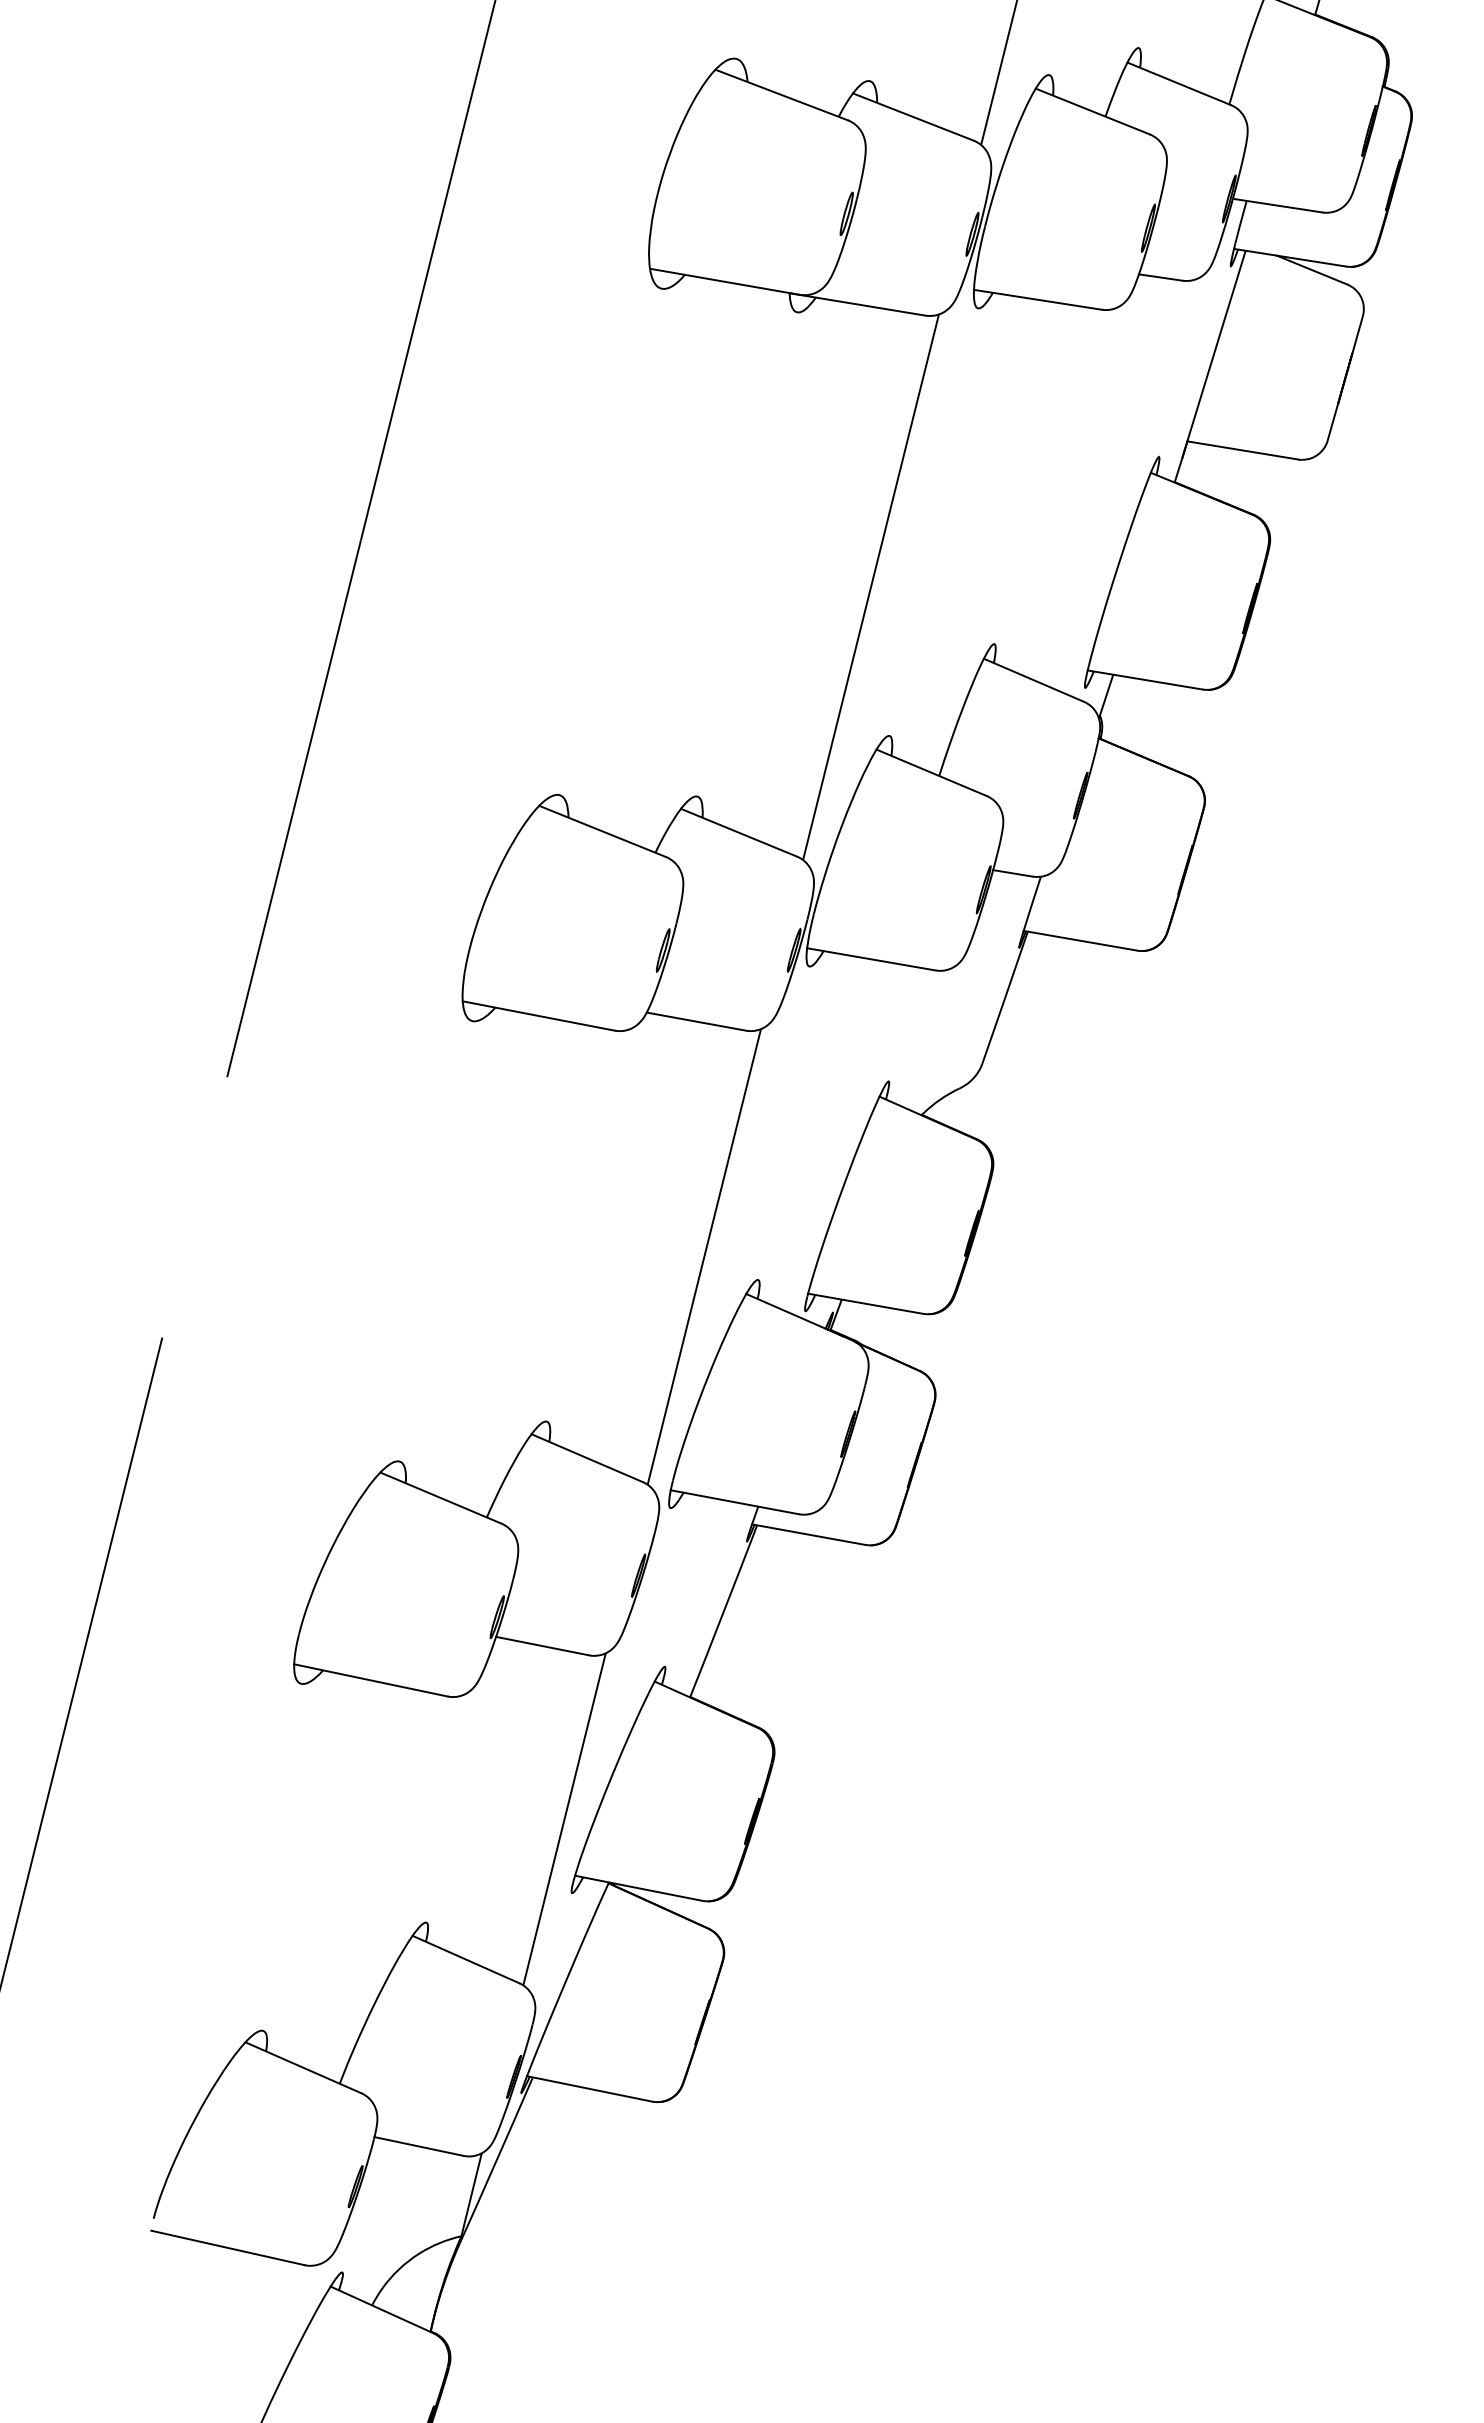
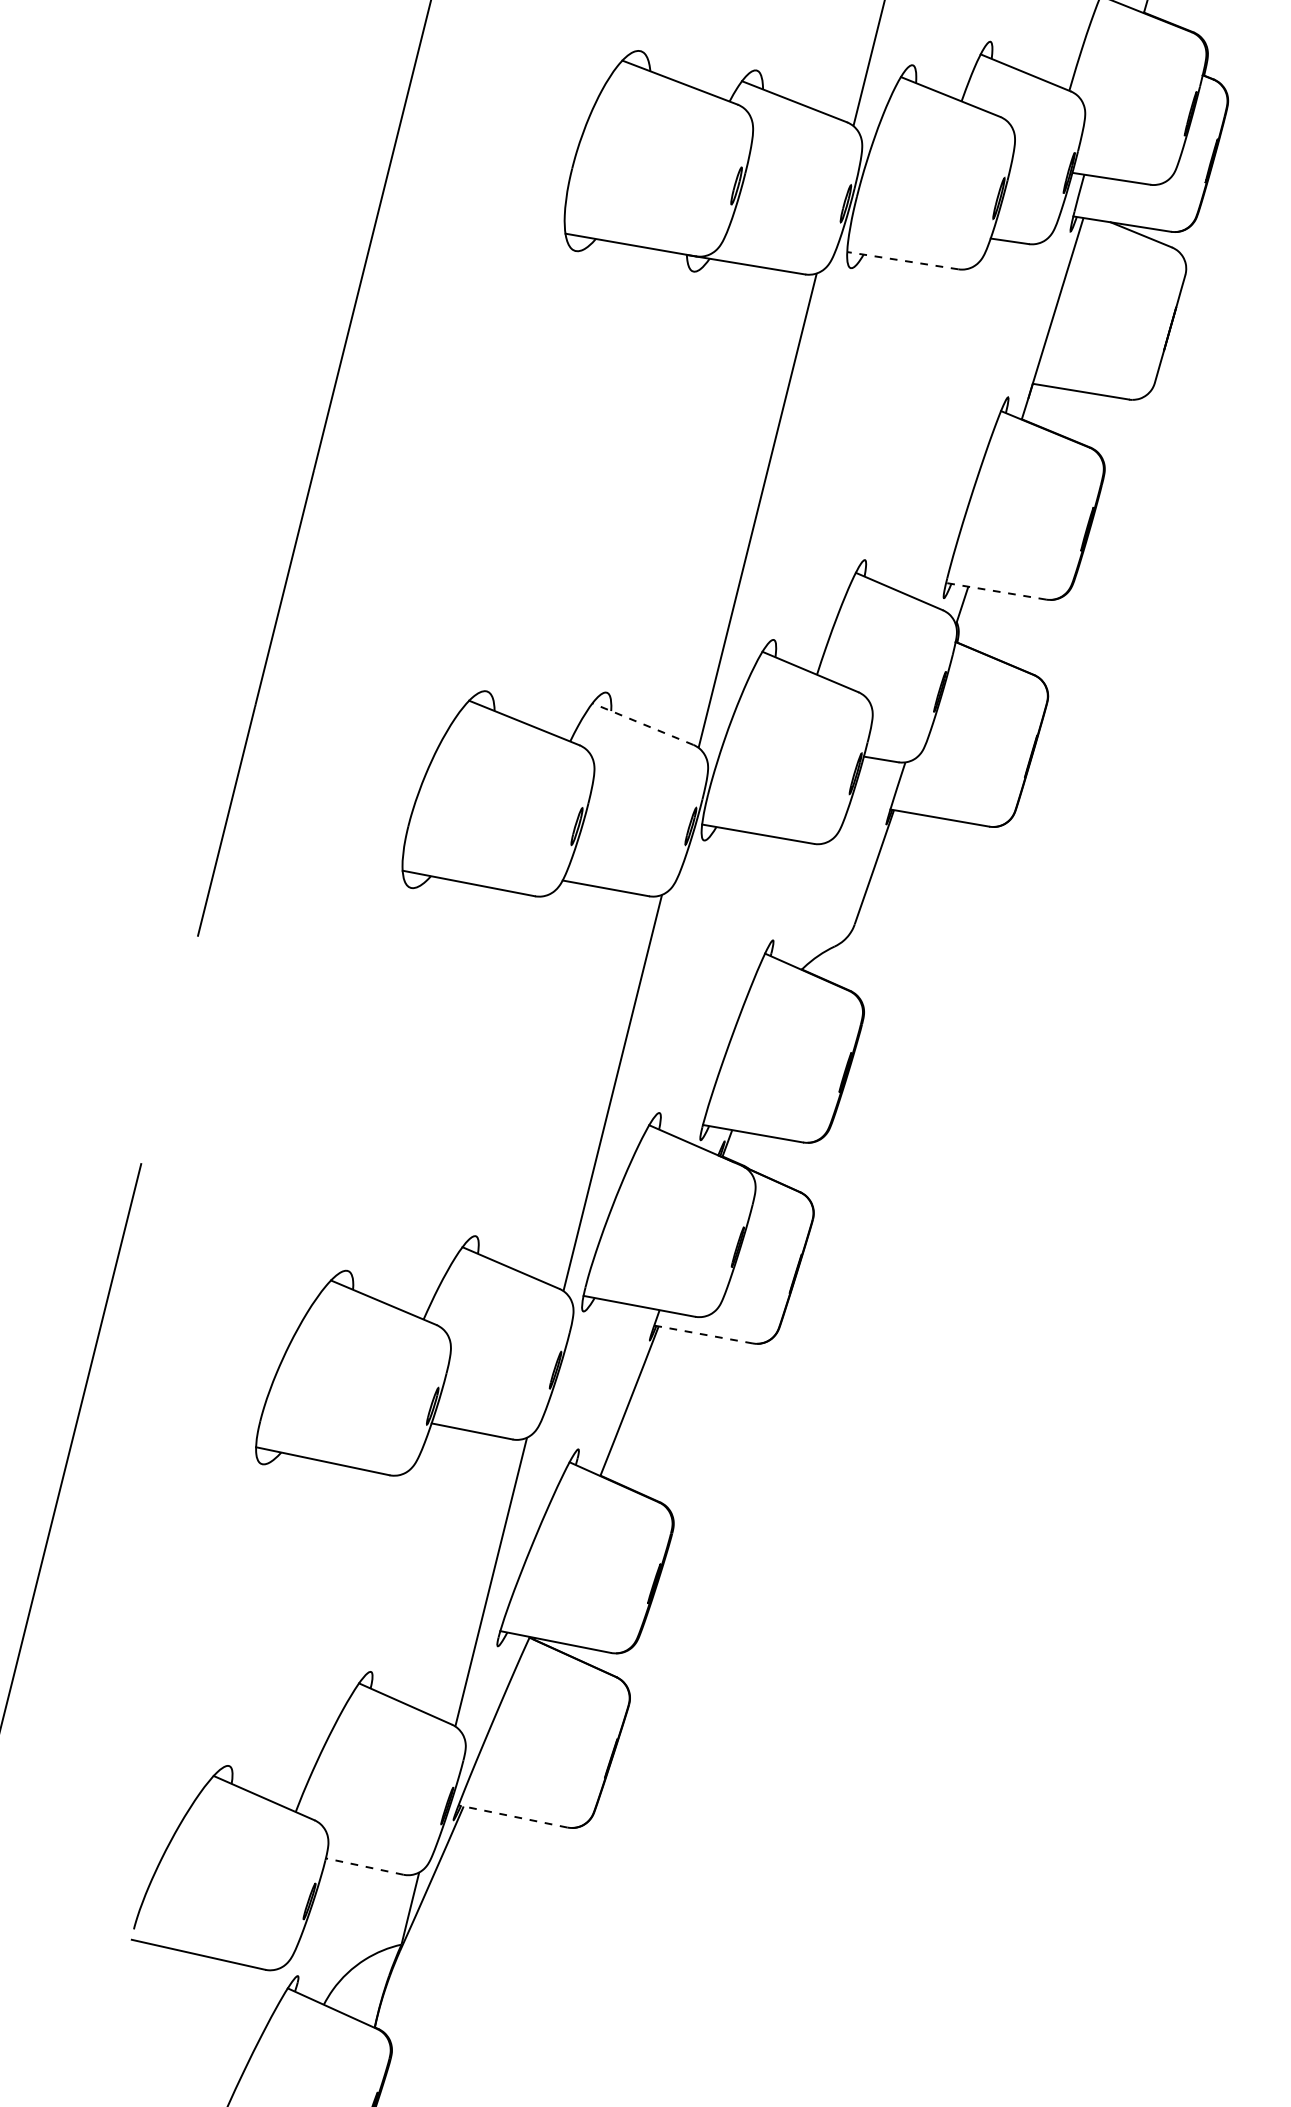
line: (1037, 299) -> (902, 260), solid -> dashed
line: (1144, 679) -> (995, 590), solid -> dashed
line: (739, 832) -> (643, 723), solid -> dashed
line: (808, 1534) -> (703, 1334), solid -> dashed
line: (589, 2088) -> (512, 1816), solid -> dashed
line: (419, 2146) -> (365, 1866), solid -> dashed

